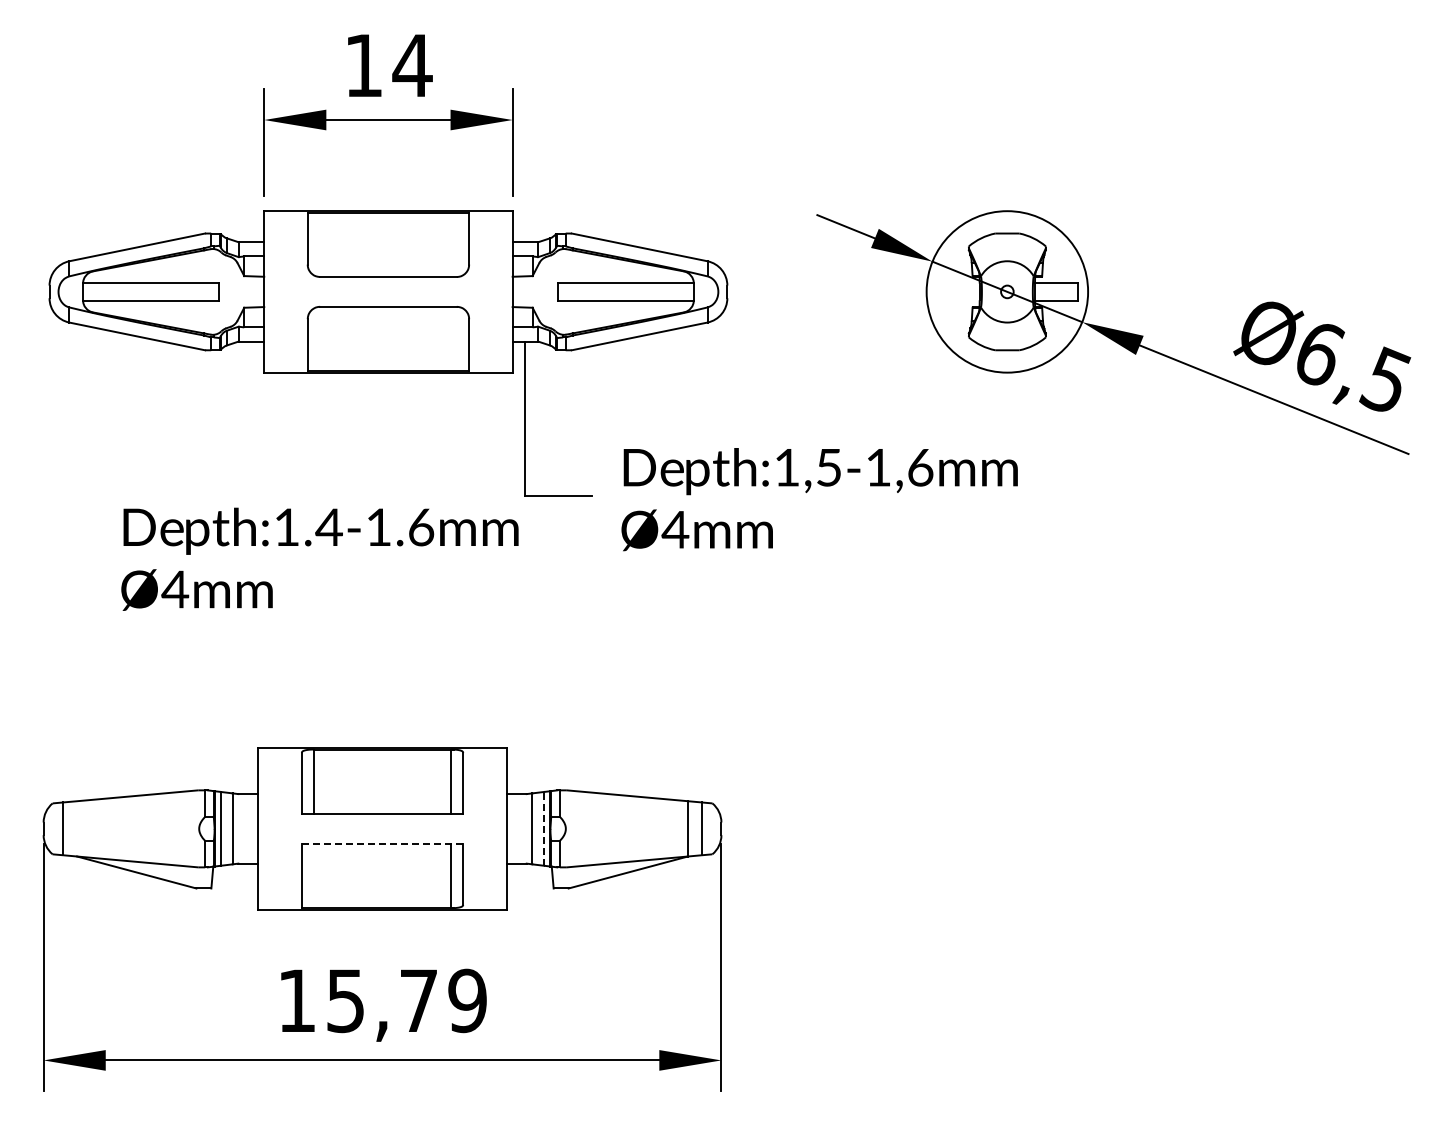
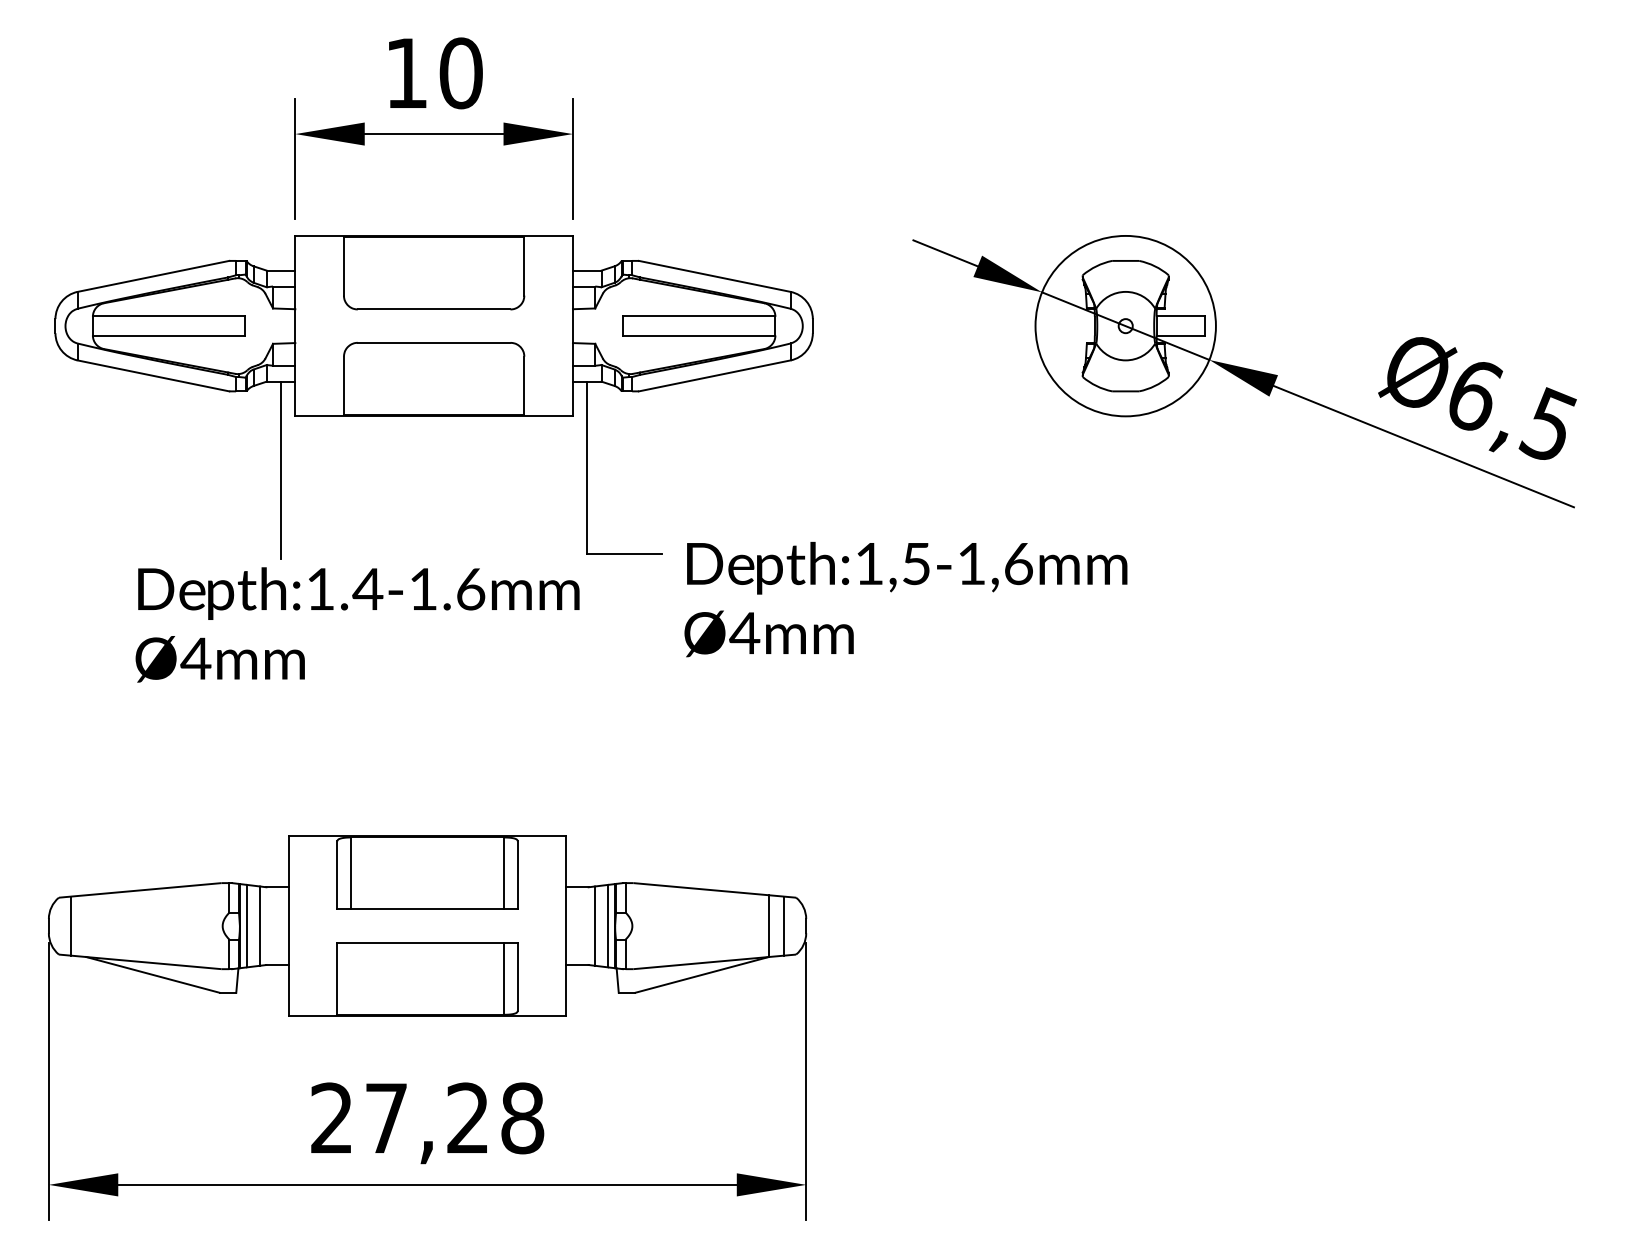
text: (412, 65) -> (461, 73), 14 -> 10
line: (251, 420) -> (281, 469), added
text: (819, 499) -> (905, 599), moved
line: (544, 828) -> (608, 925), dashed -> solid
line: (382, 843) -> (427, 942), dashed -> solid
text: (382, 1000) -> (427, 1117), 15,79 -> 27,28

